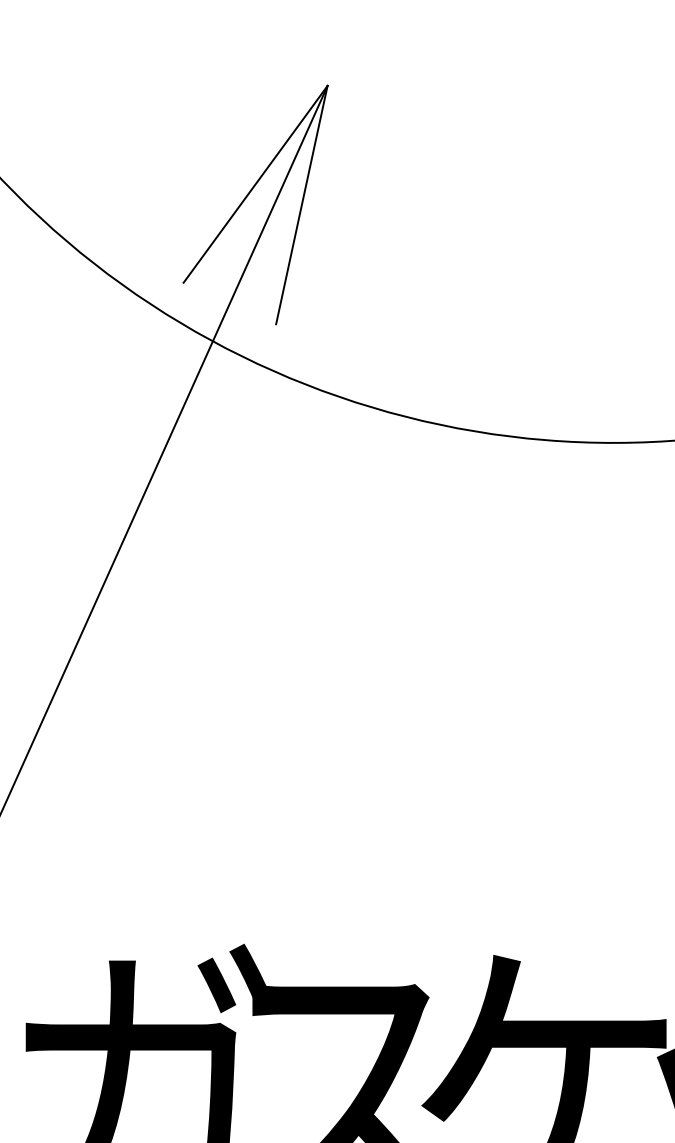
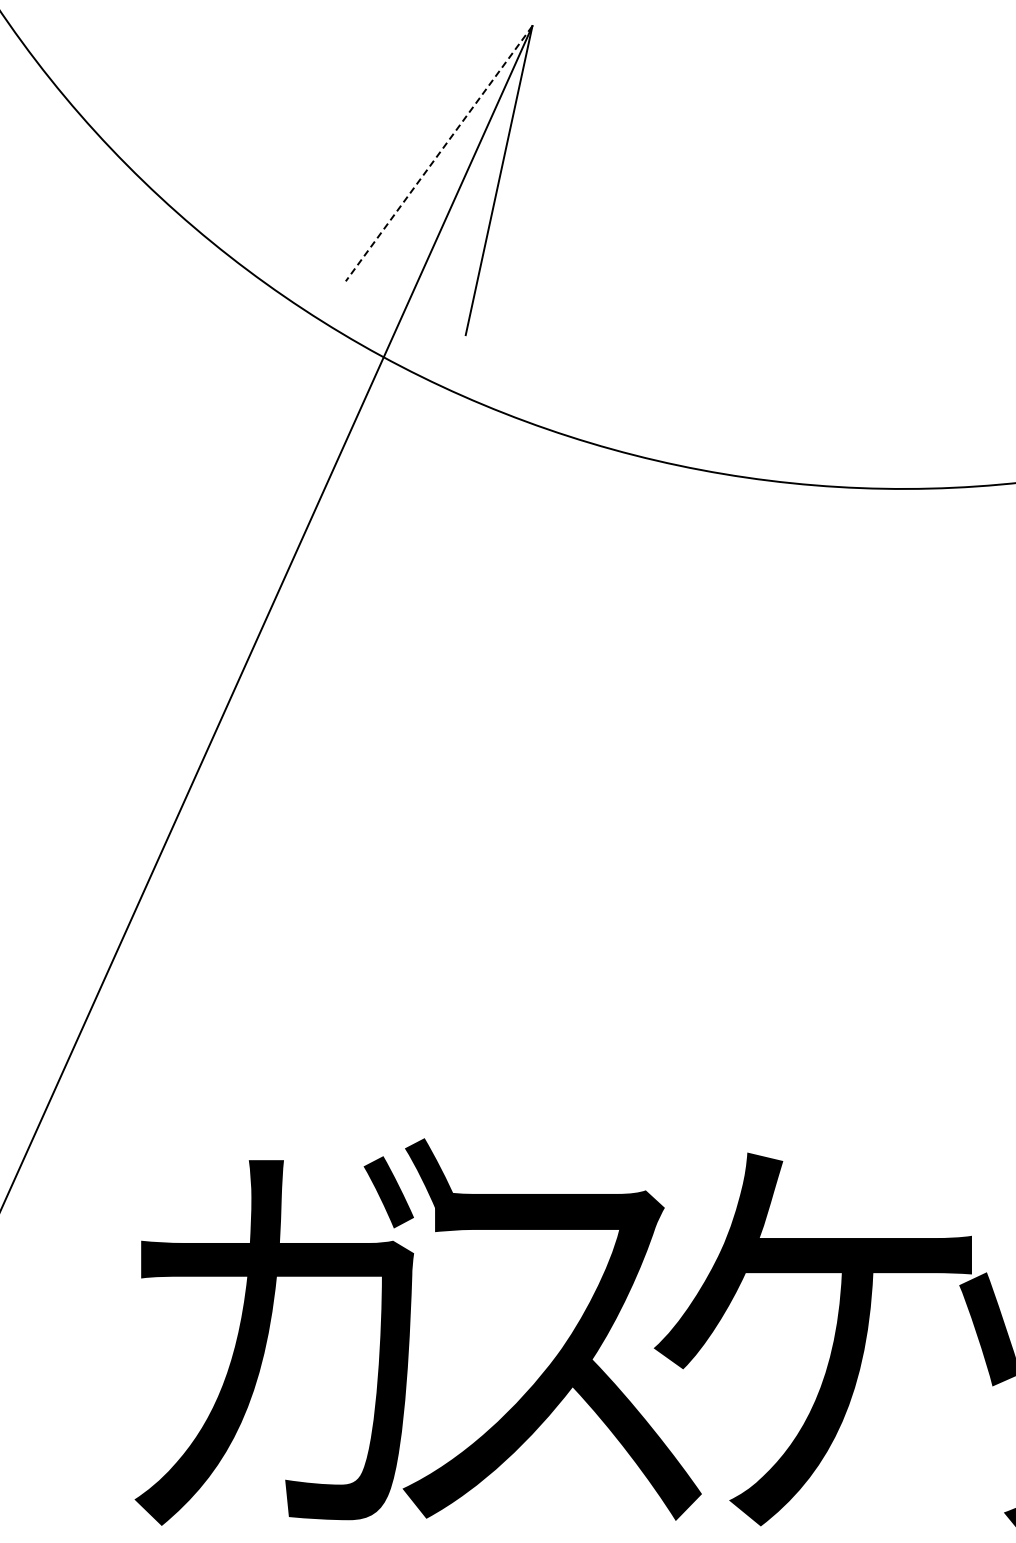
line: (255, 184) -> (438, 154), solid -> dashed

